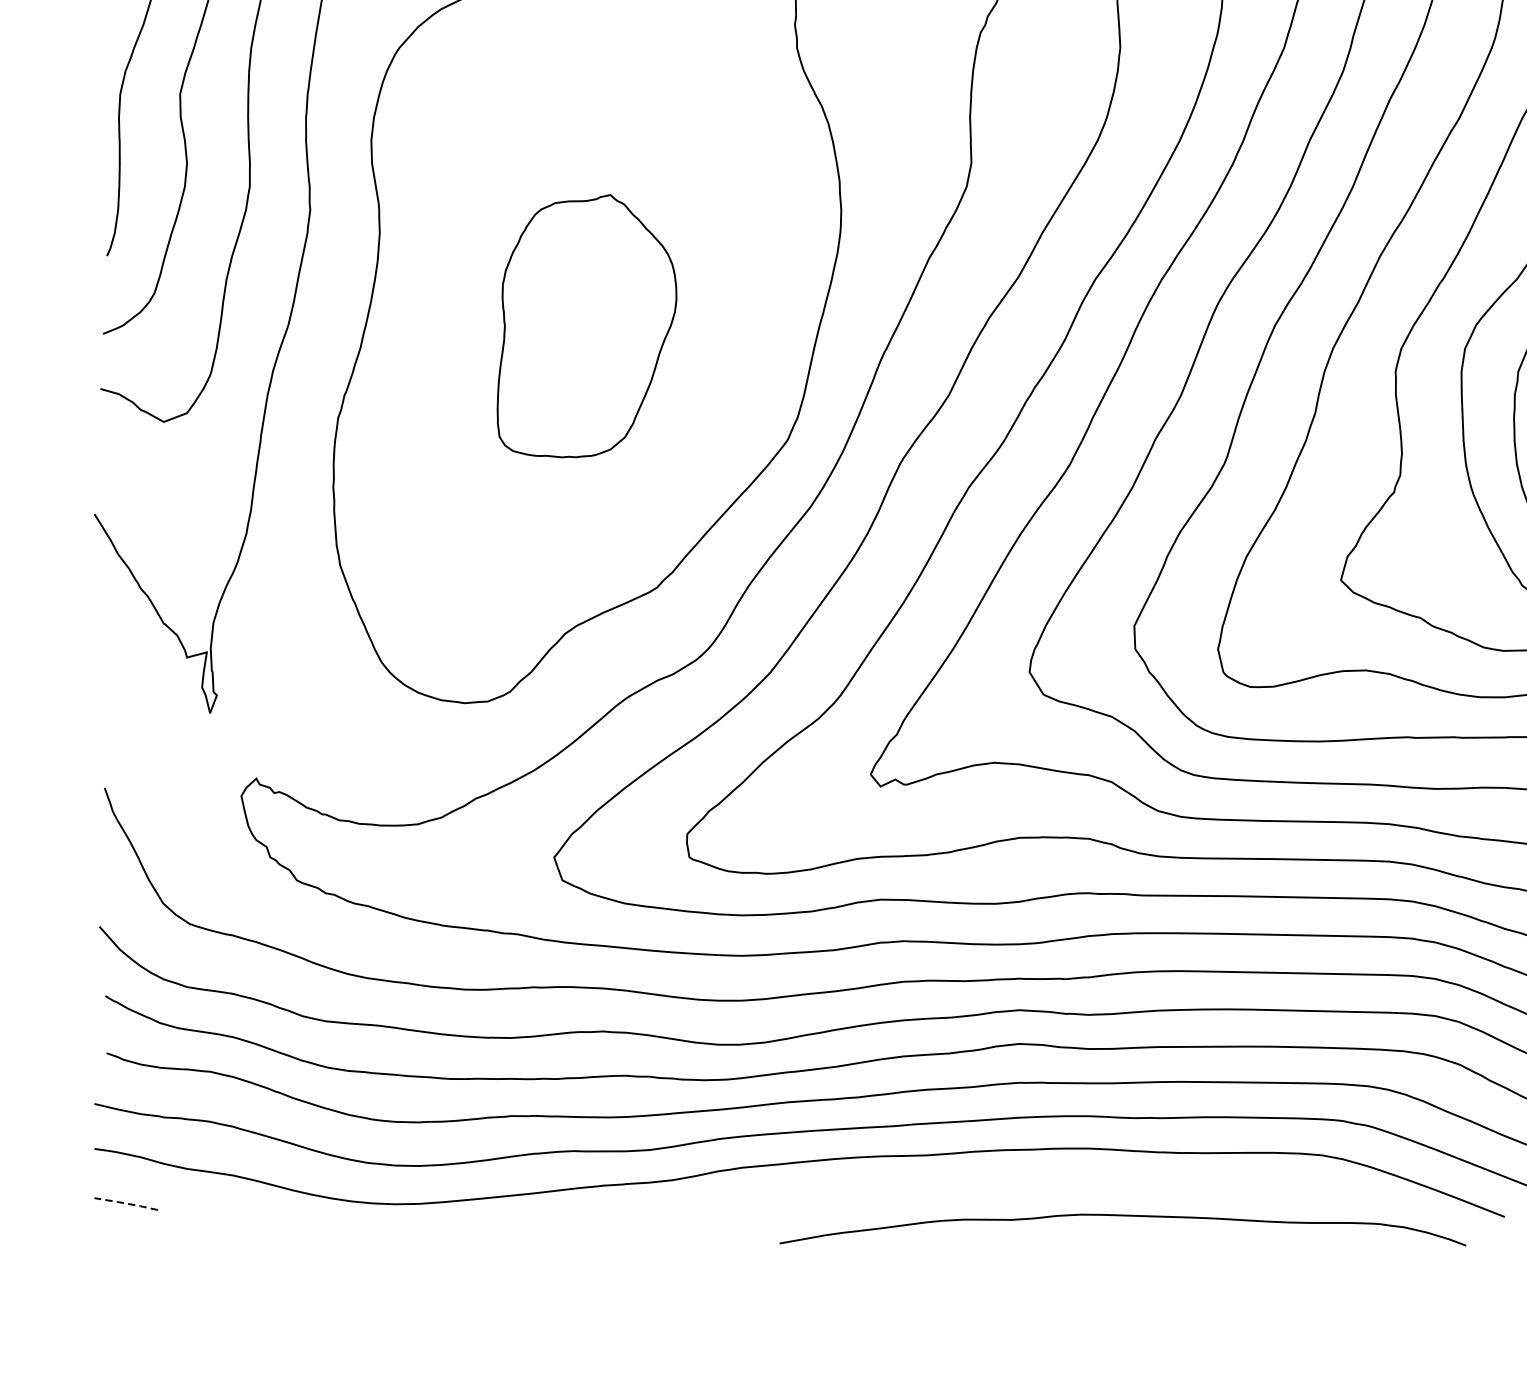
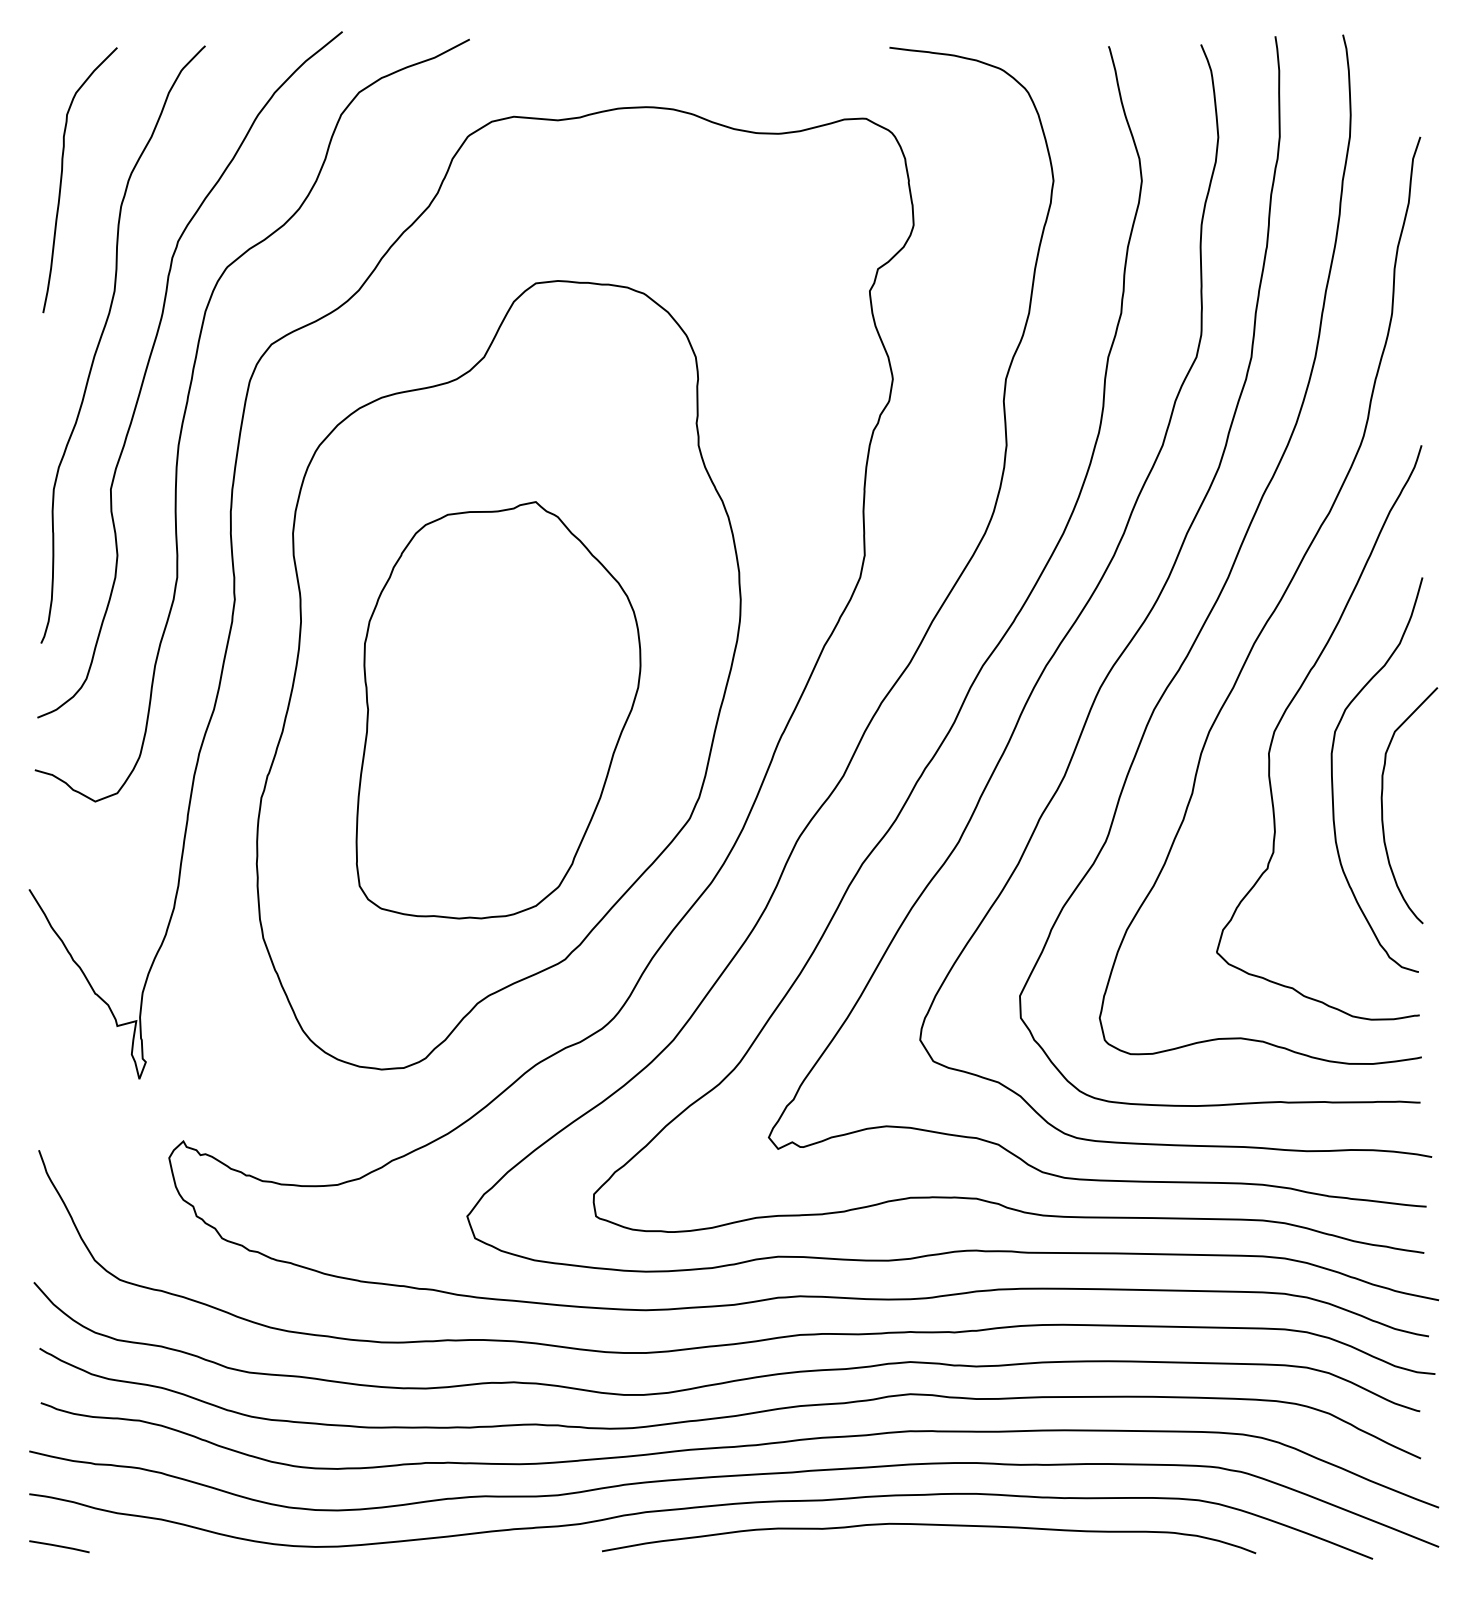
part: (587, 326) -> (498, 710), size x1.67
line: (125, 1203) -> (58, 1546), dashed -> solid
curve: (1123, 1216) -> (929, 1525), moved

